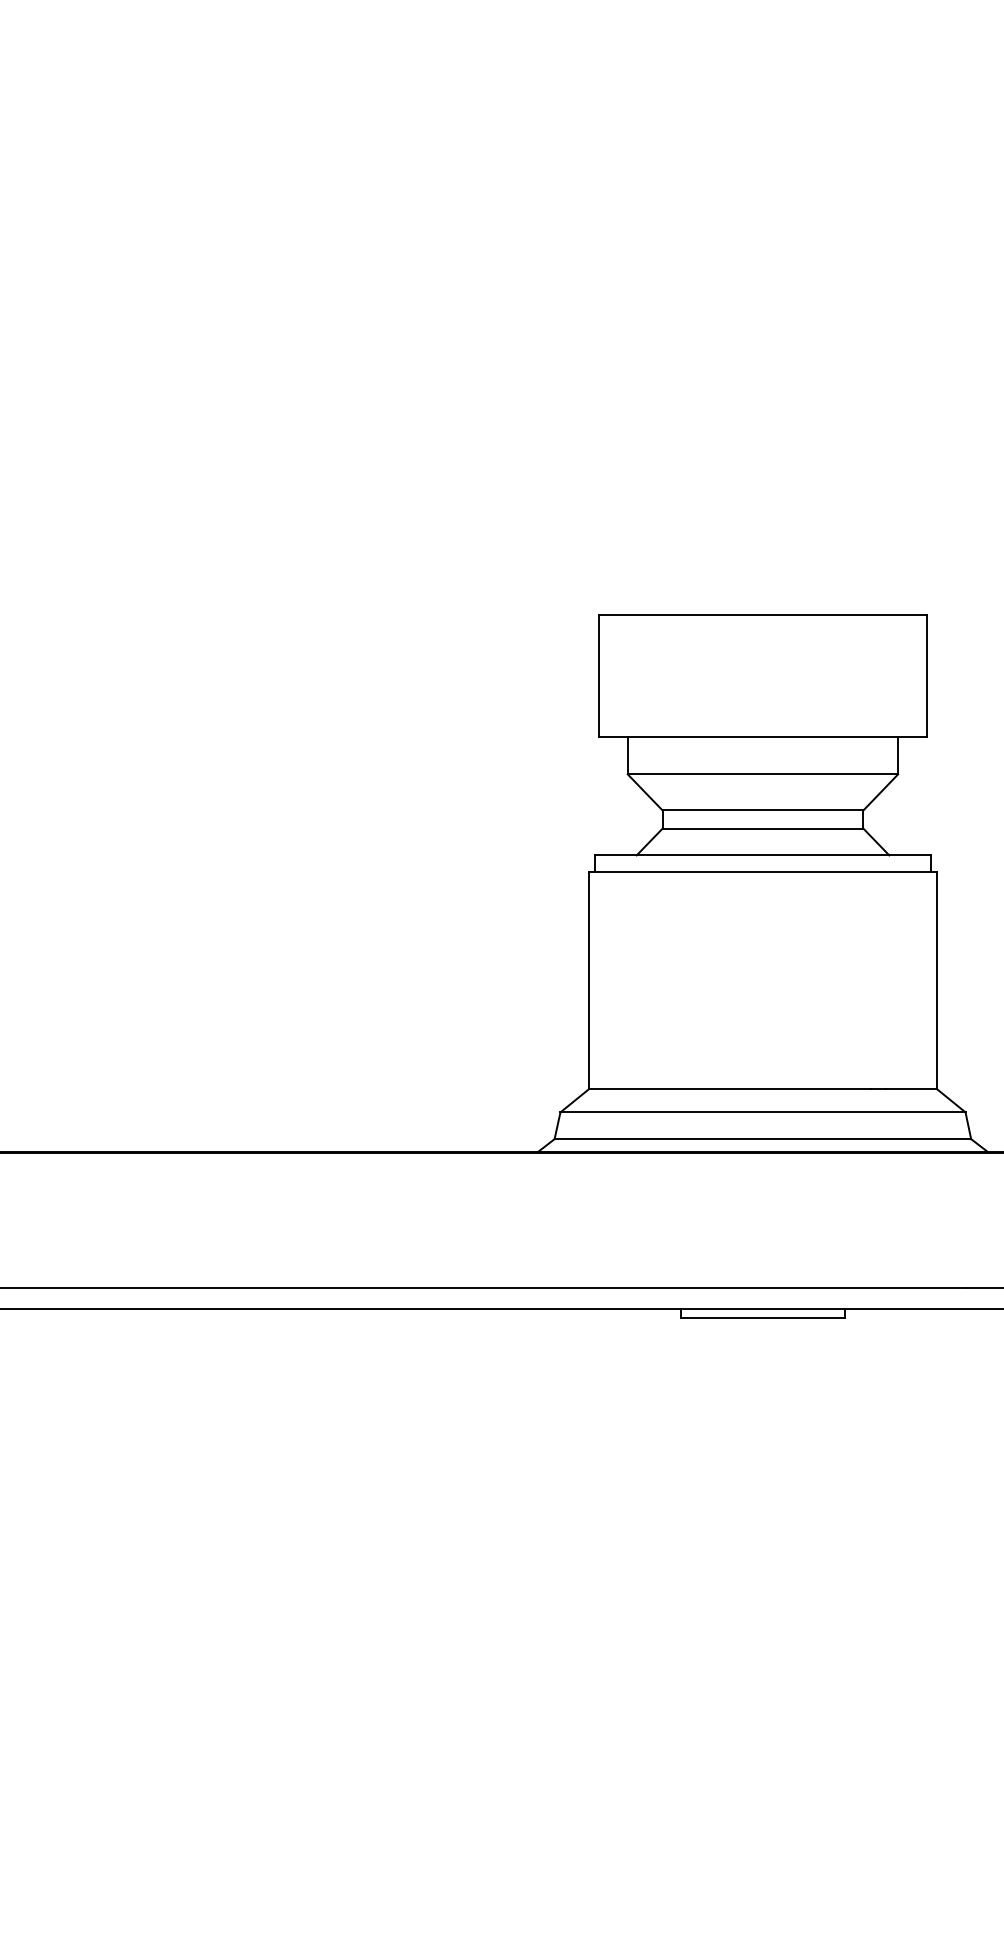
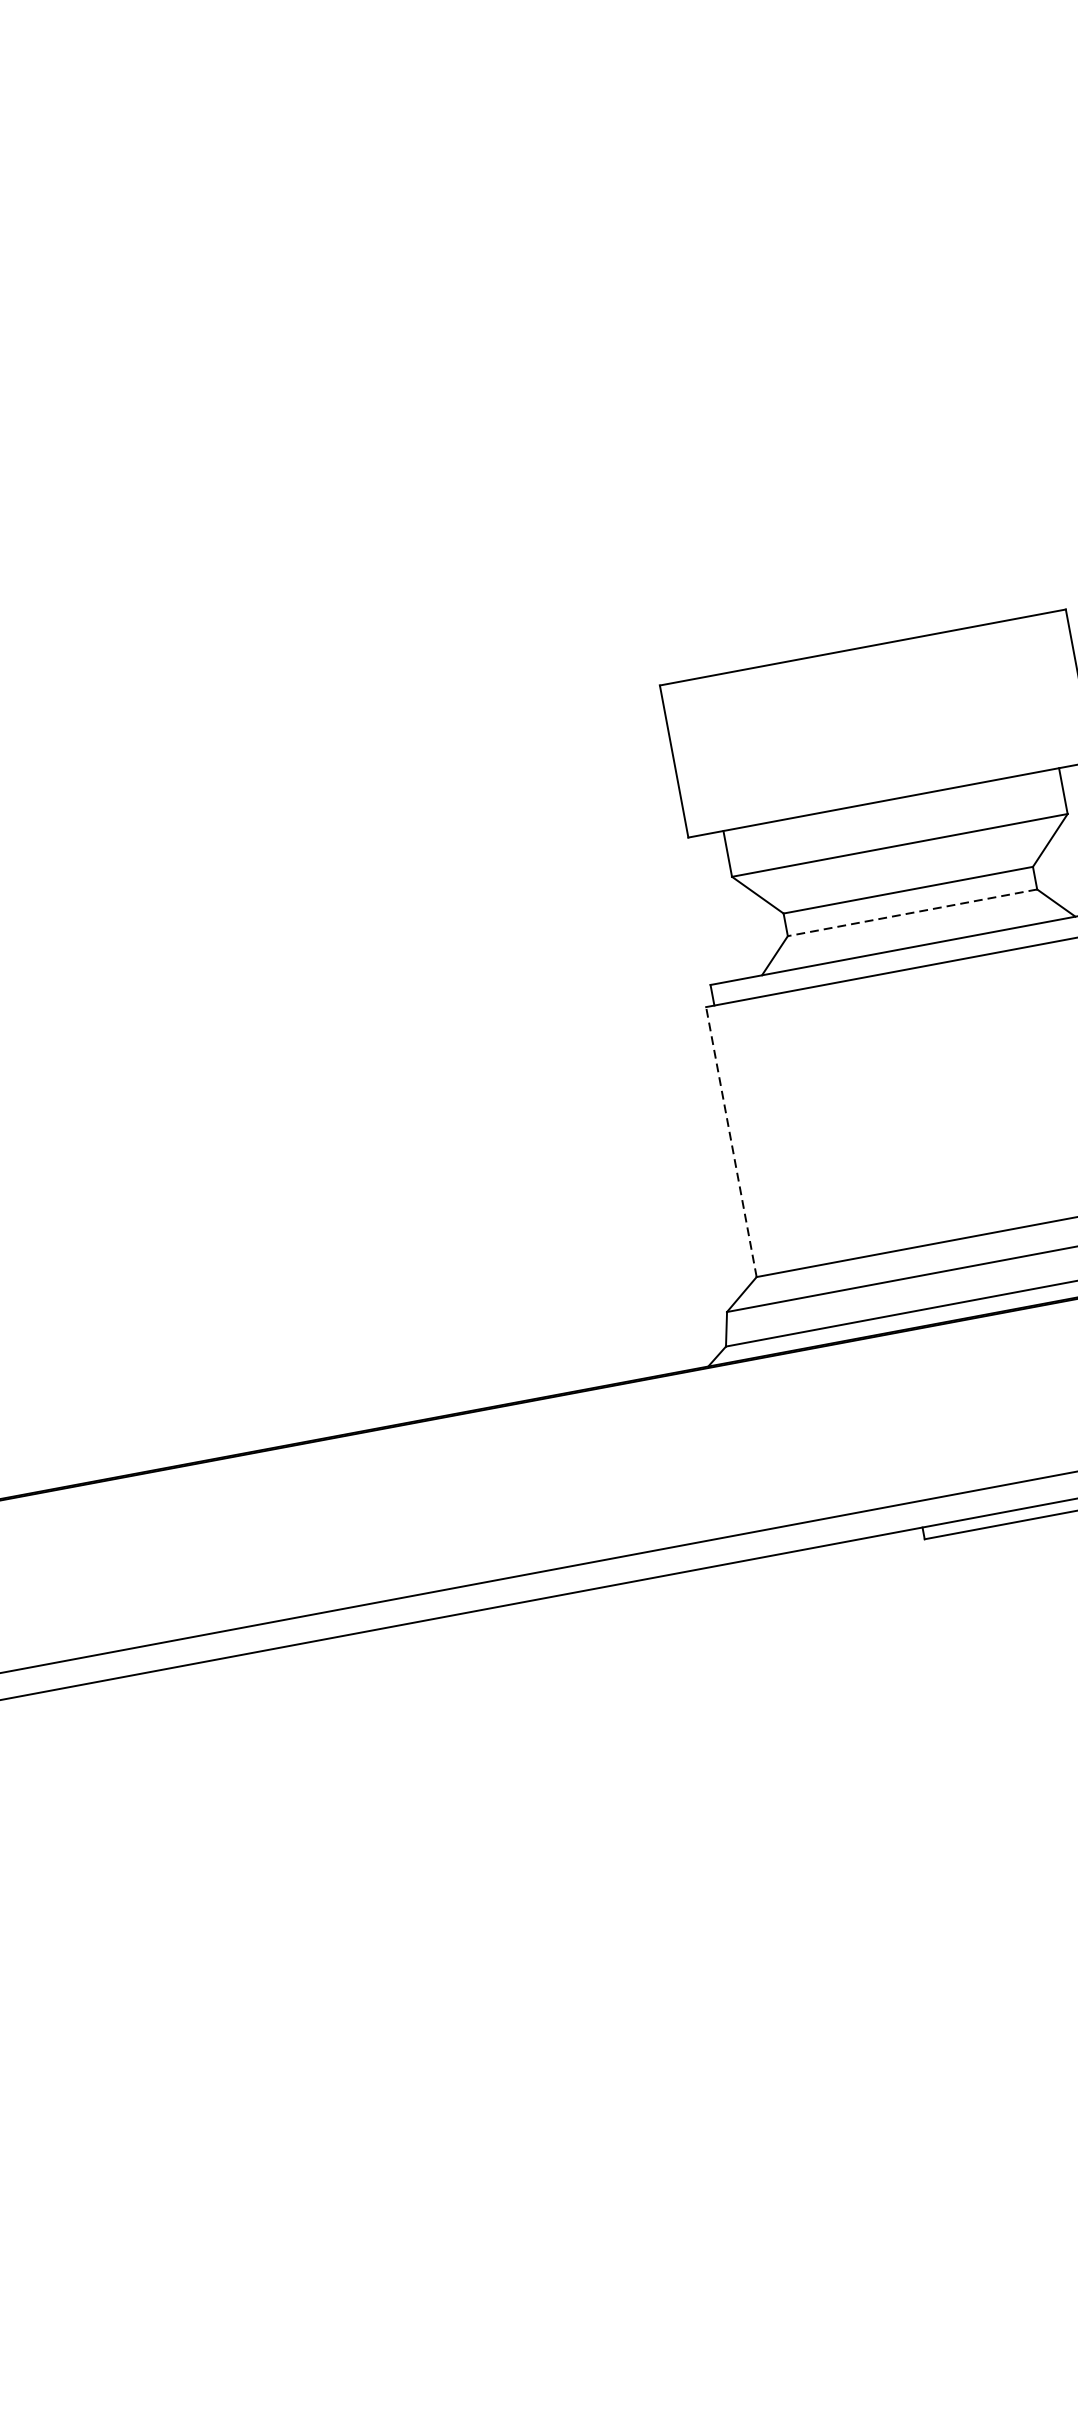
line: (762, 828) -> (911, 912), solid -> dashed
line: (588, 980) -> (731, 1141), solid -> dashed

